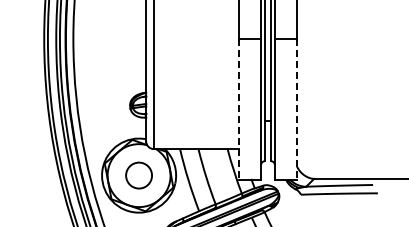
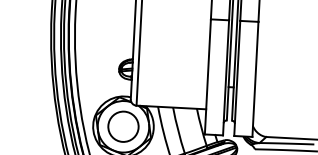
line: (238, 109) -> (207, 76), dashed -> solid
line: (297, 109) -> (255, 79), dashed -> solid
circle: (138, 175) -> (122, 126), size x1.43

